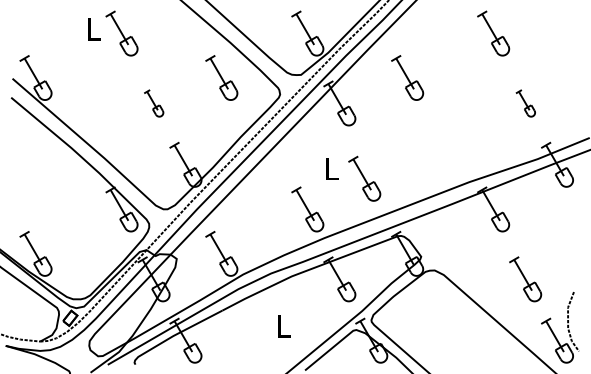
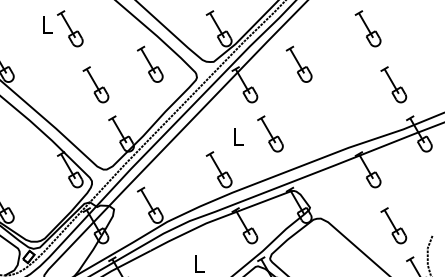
part: (153, 103) -> (95, 84), size x1.67
part: (525, 103) -> (393, 84), size x1.67
part: (364, 178) -> (270, 133), moved

